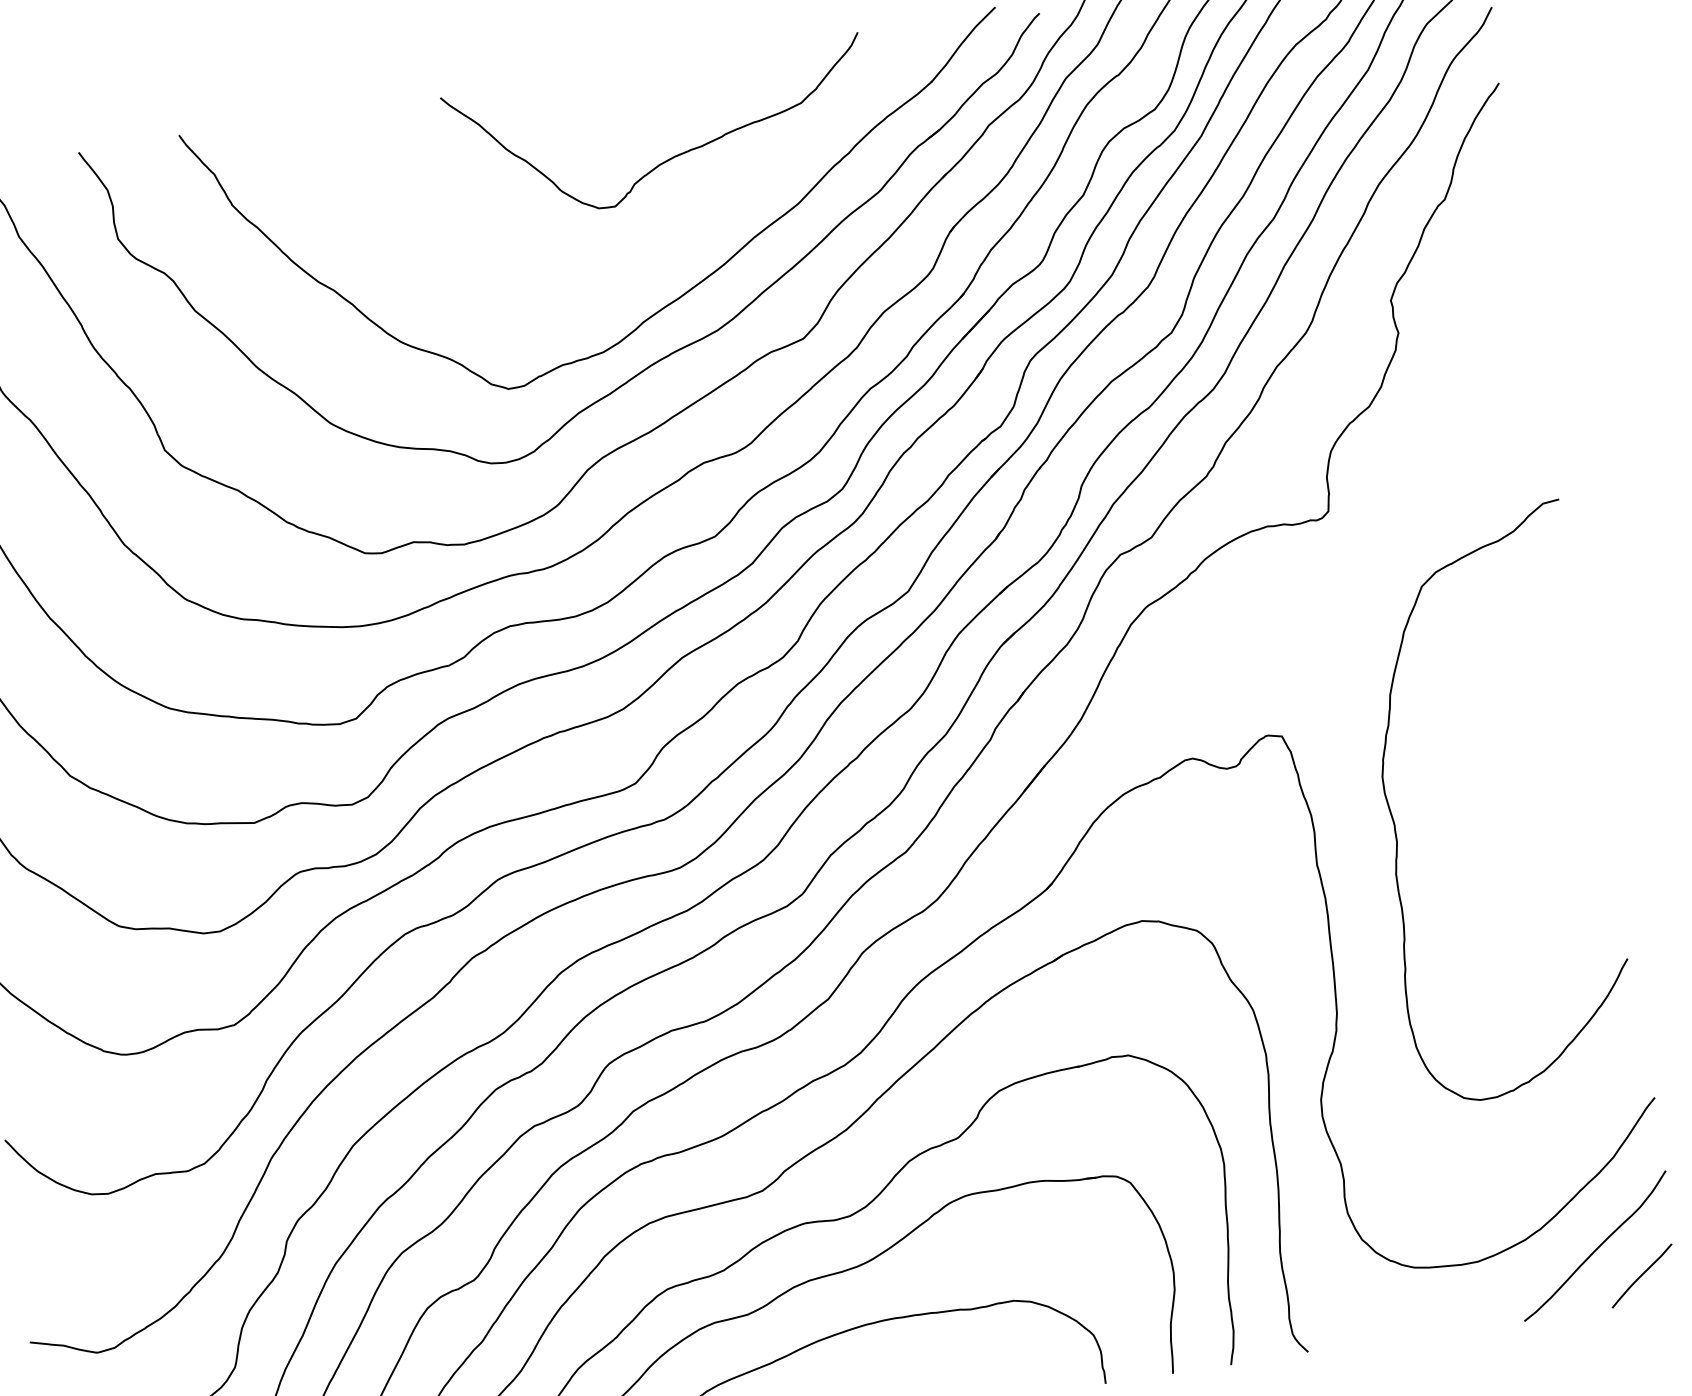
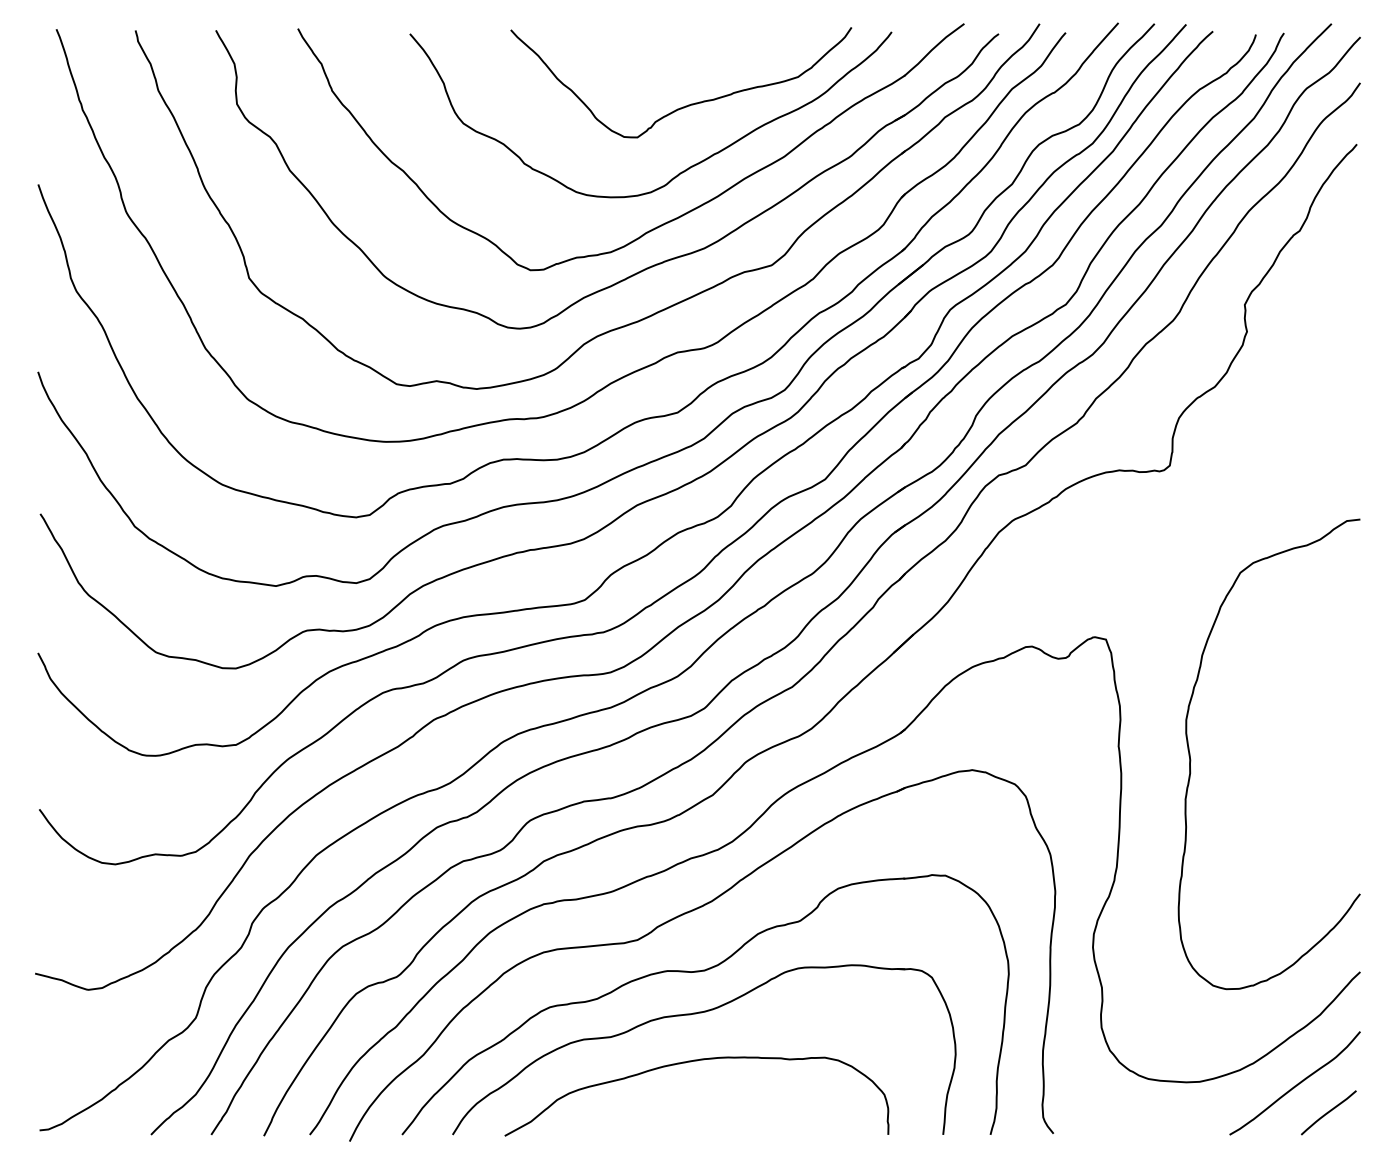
curve: (675, 240) -> (681, 171), added
curve: (1396, 824) -> (1191, 759), moved

